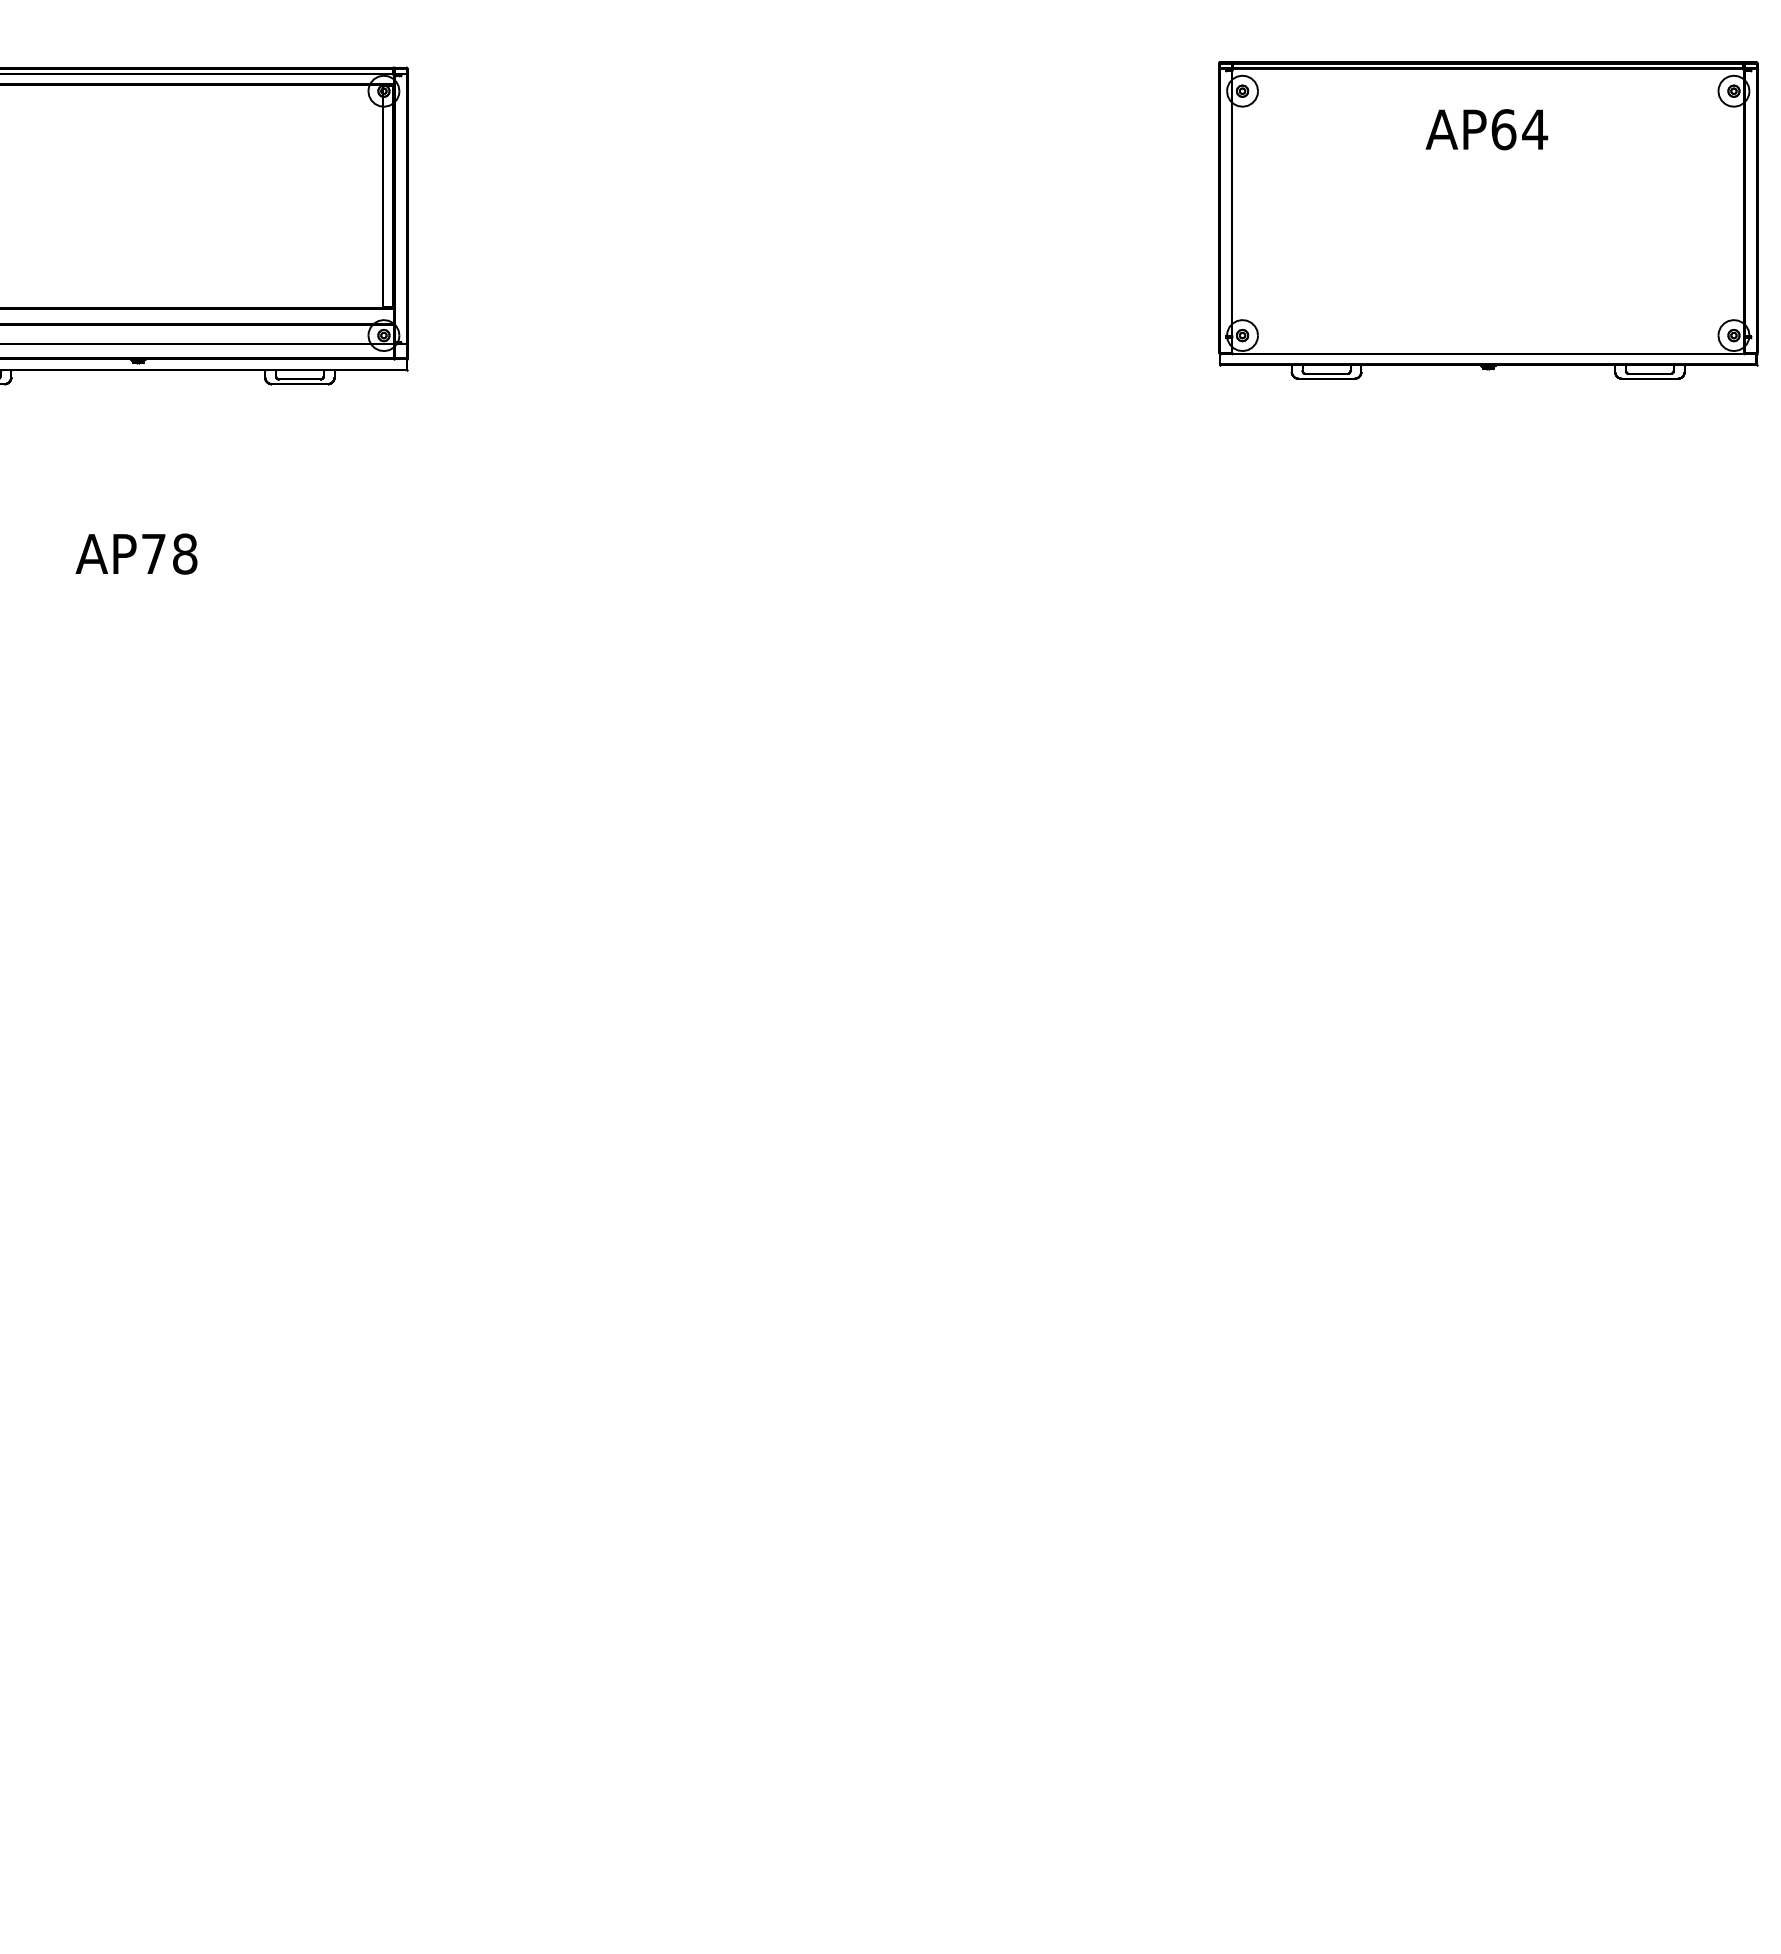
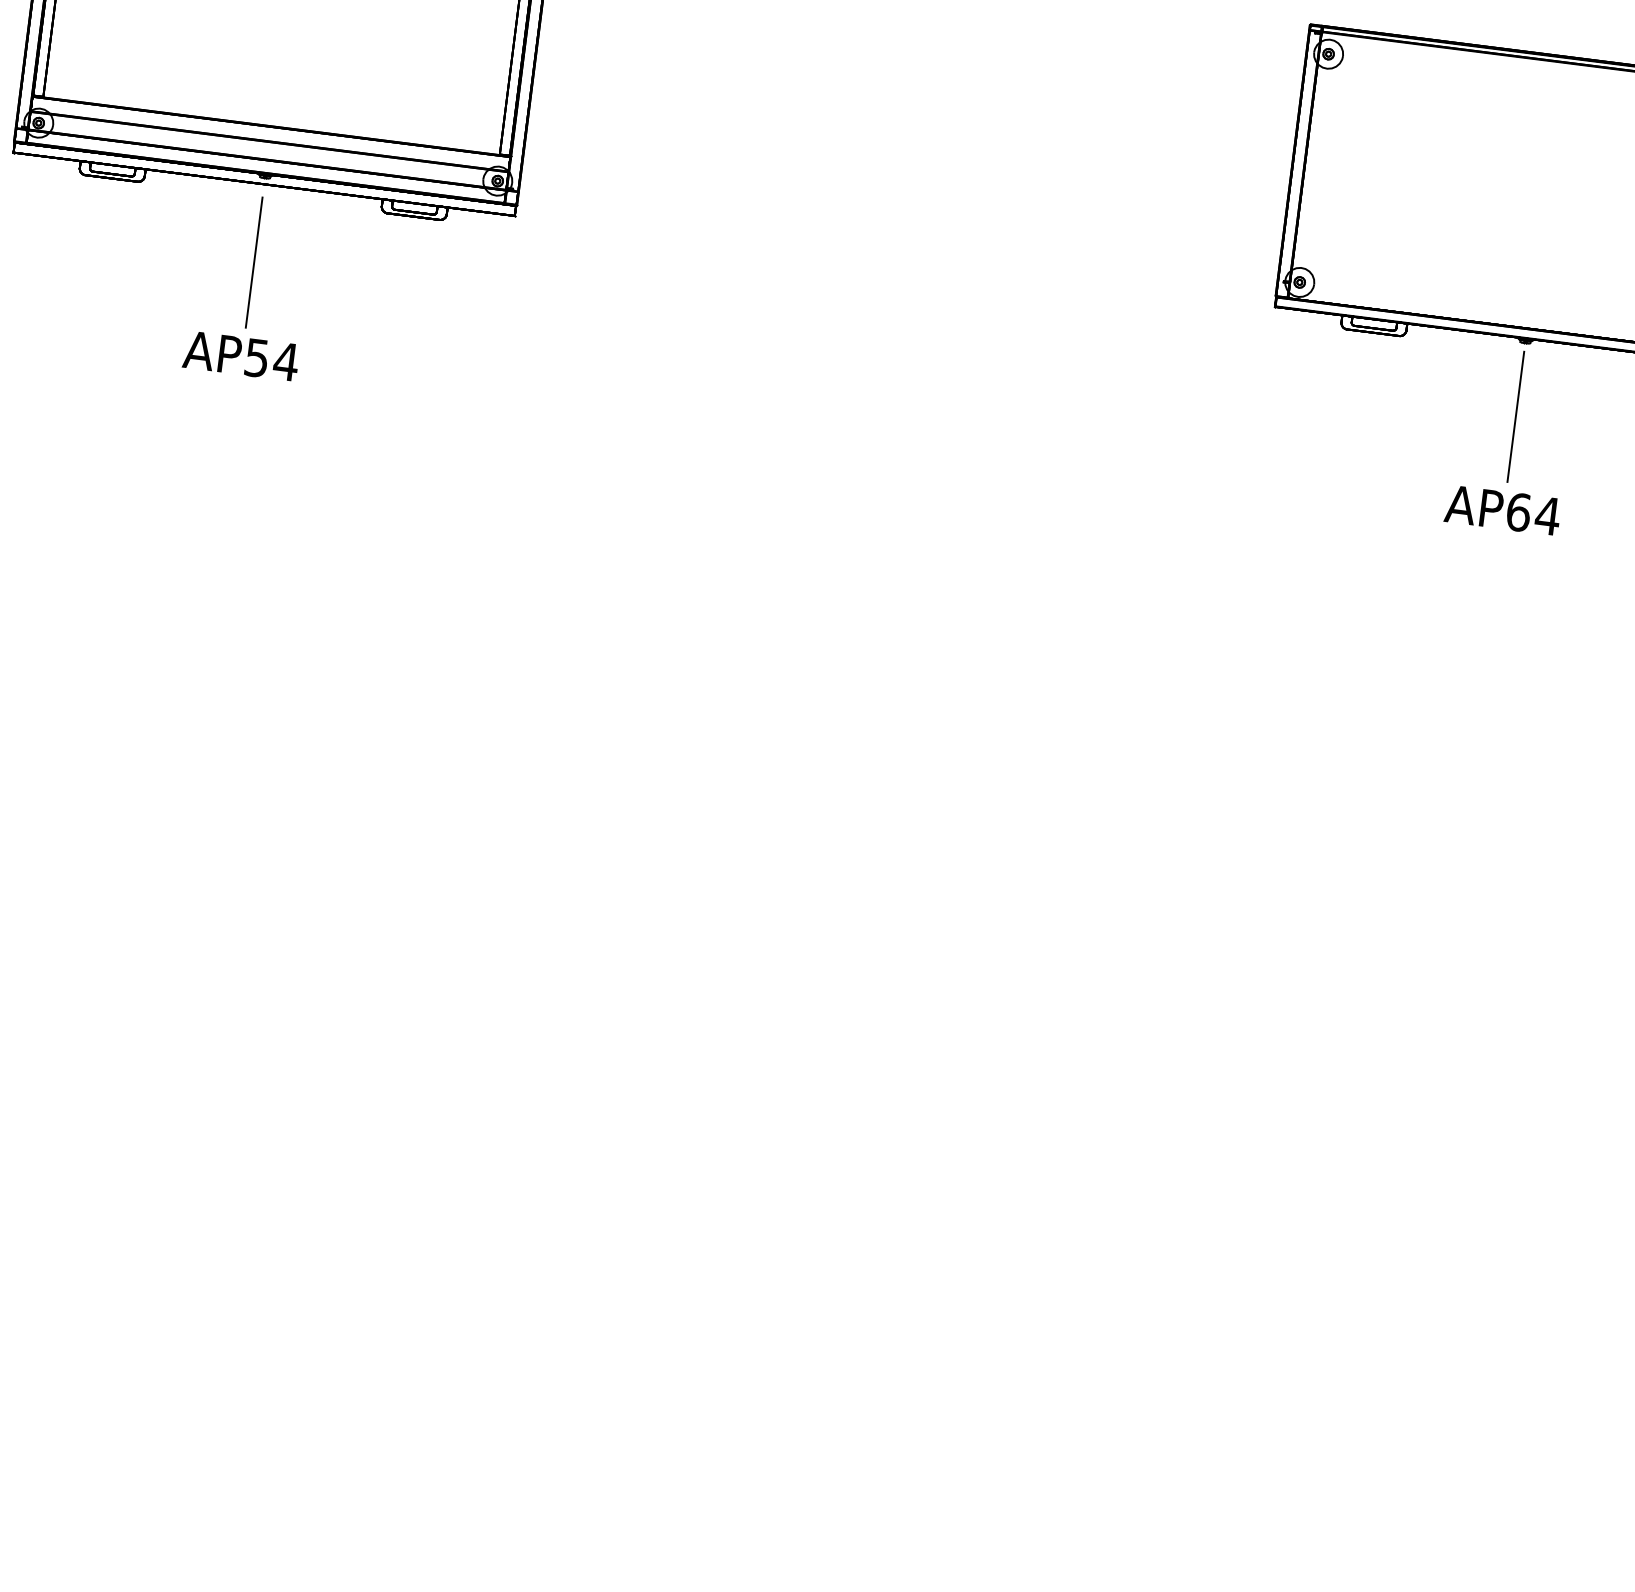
text: (1486, 129) -> (1502, 510), moved
line: (1487, 448) -> (1515, 416), added
line: (137, 453) -> (253, 262), added
text: (170, 553) -> (272, 359), AP78 -> AP54

